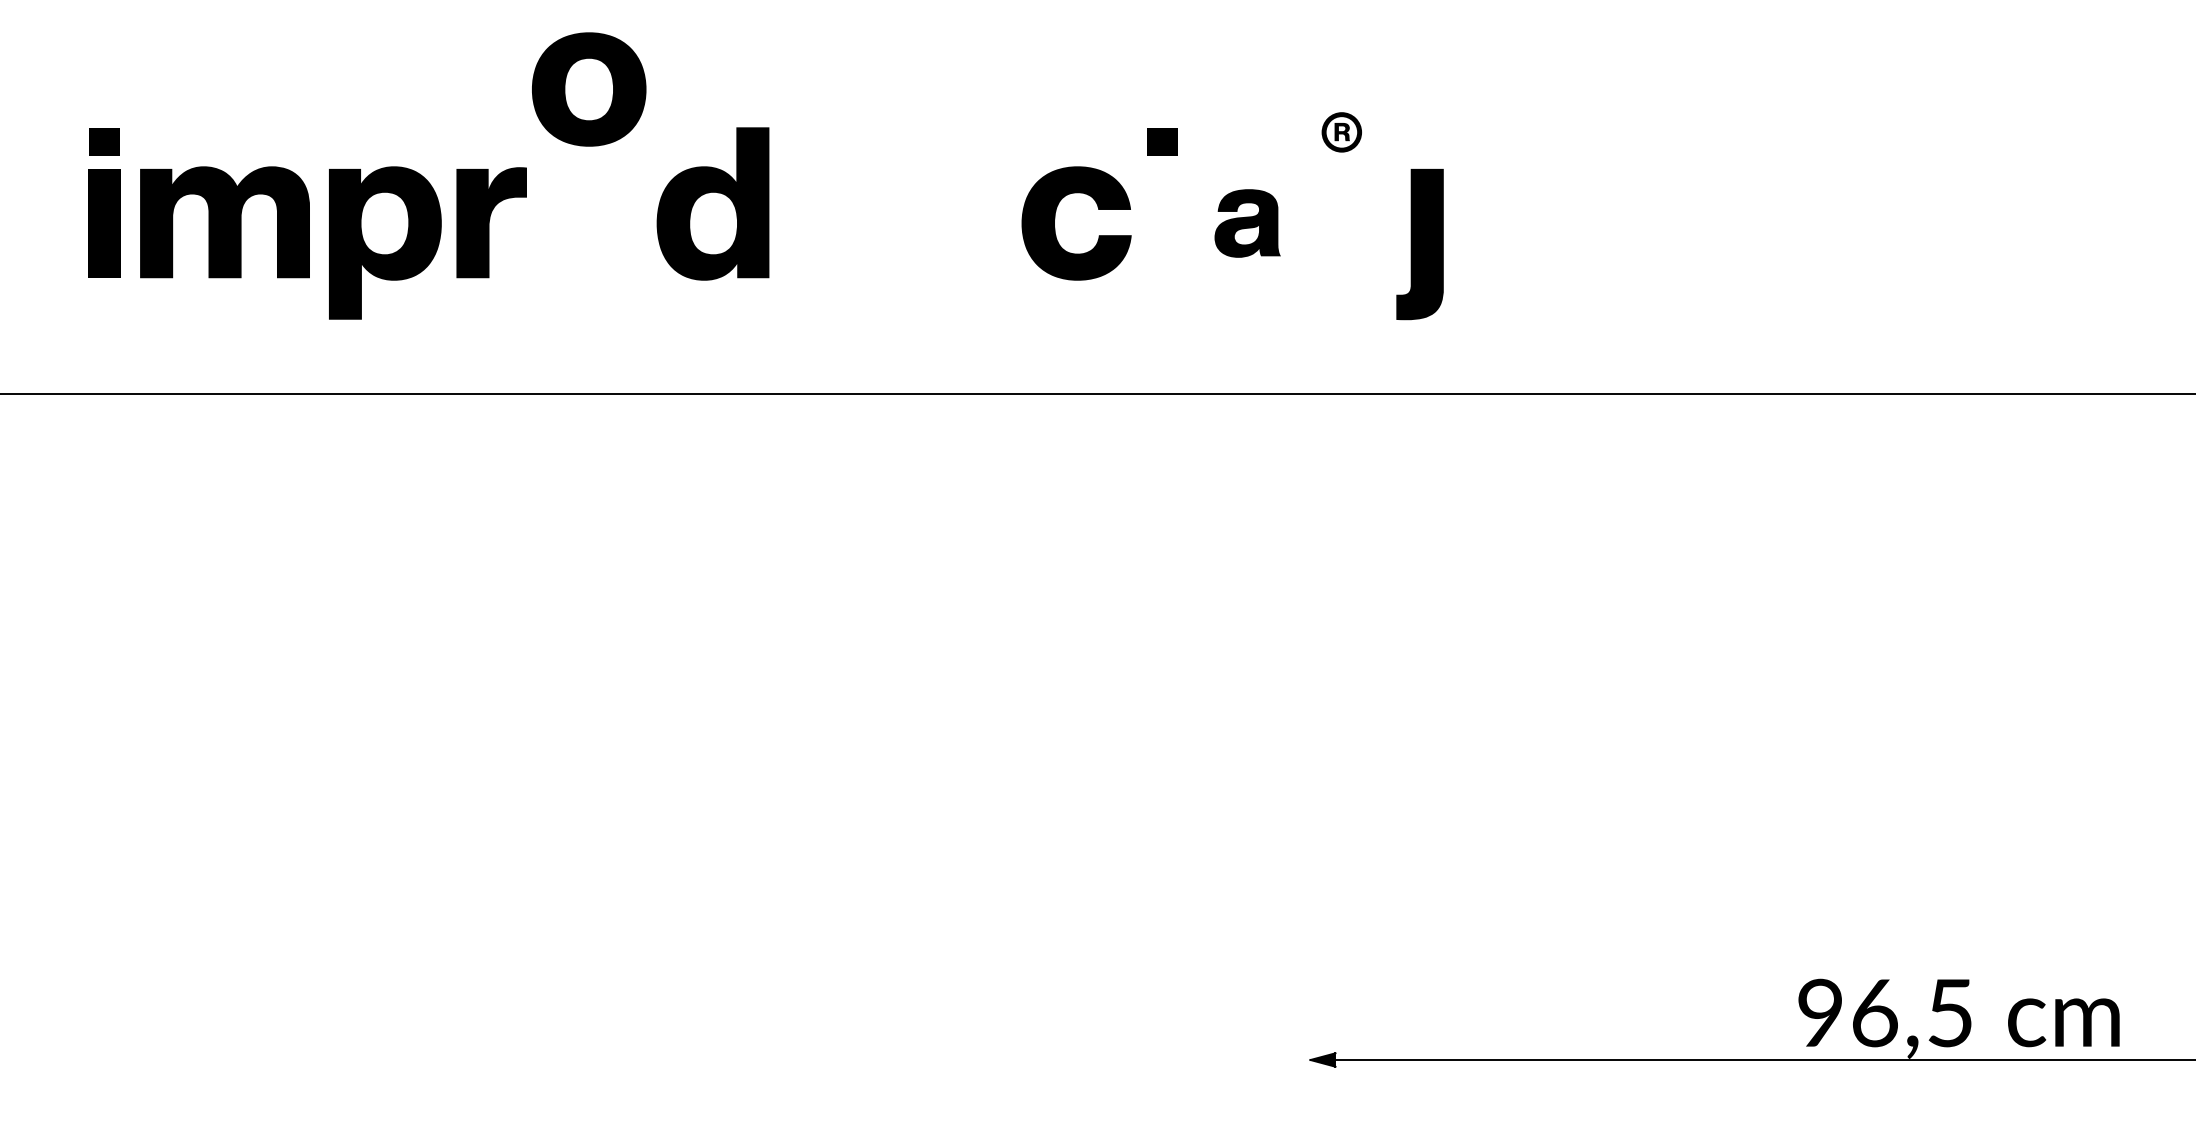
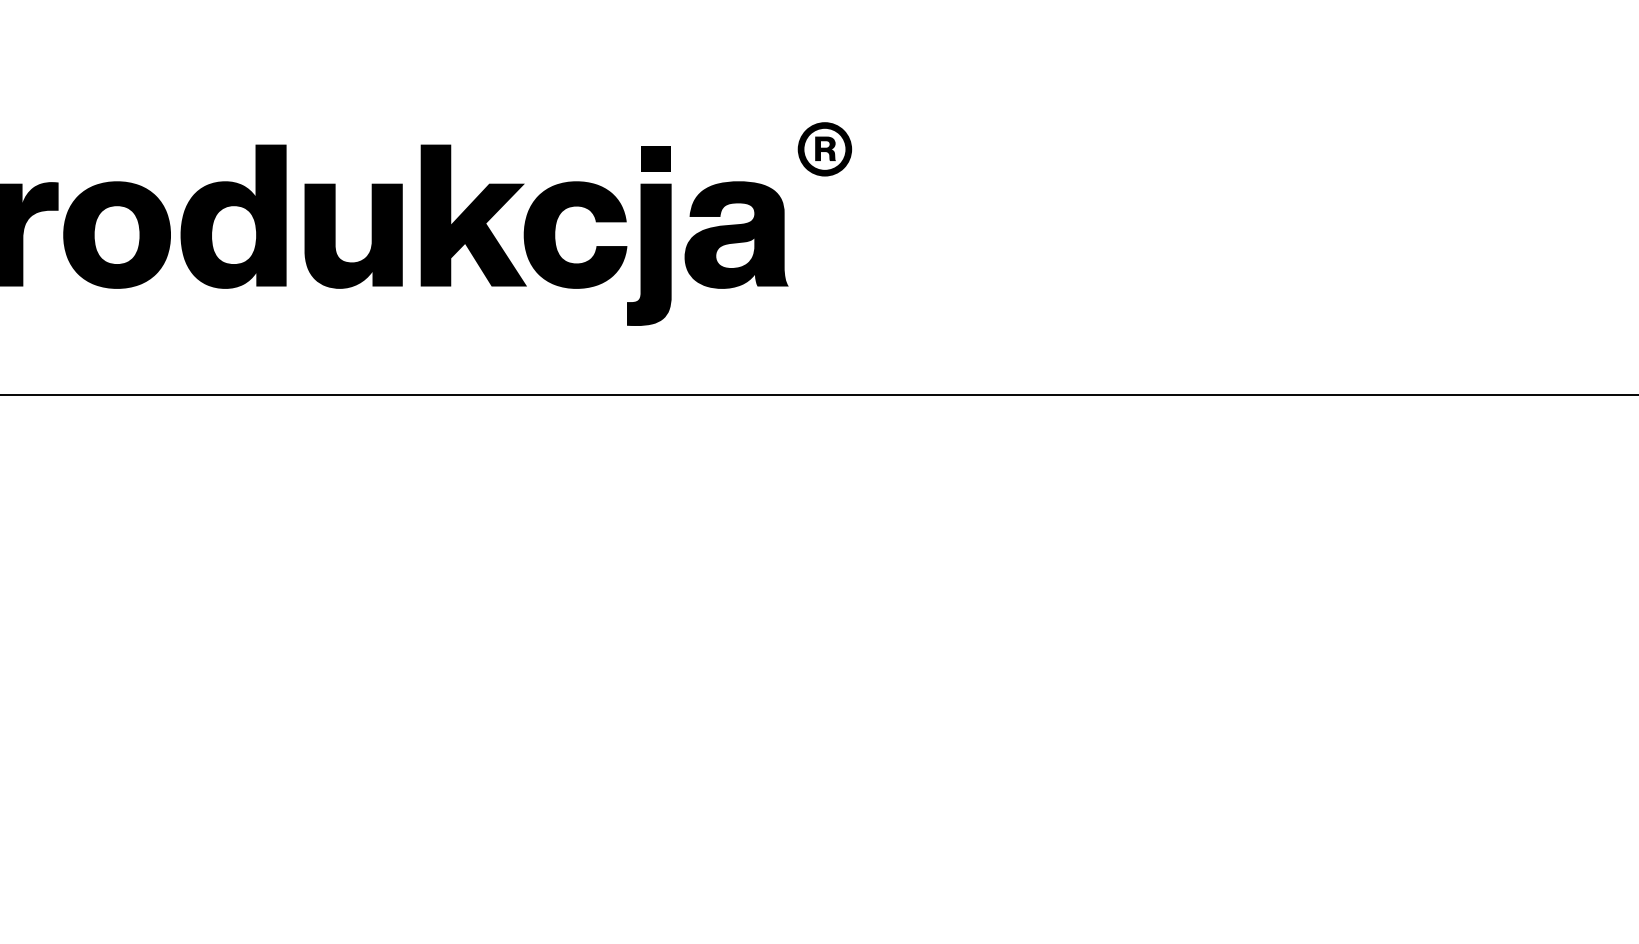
part: (589, 89) -> (117, 235), moved
part: (1341, 132) -> (824, 149), size x1.43
part: (968, 202) -> (473, 215), added
part: (1247, 223) -> (736, 235), size x1.67
fill: (840, 224) -> (353, 236), added
part: (1419, 244) -> (648, 254), moved

